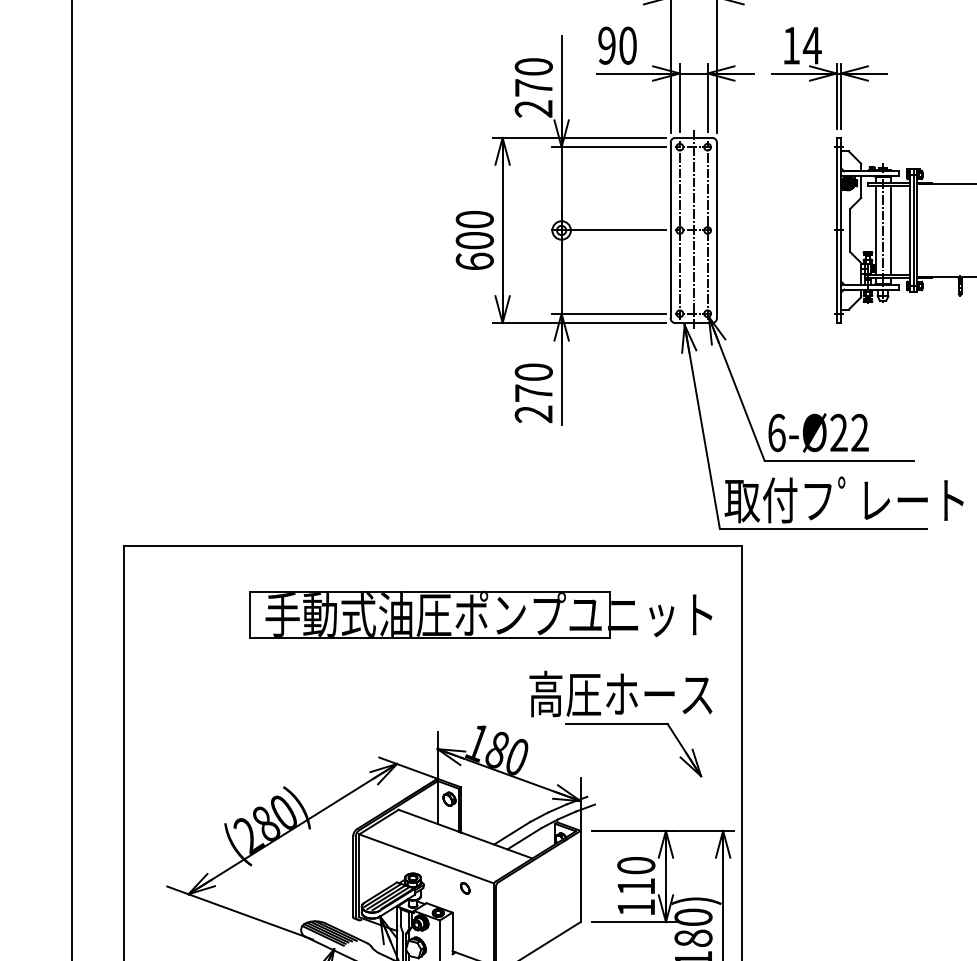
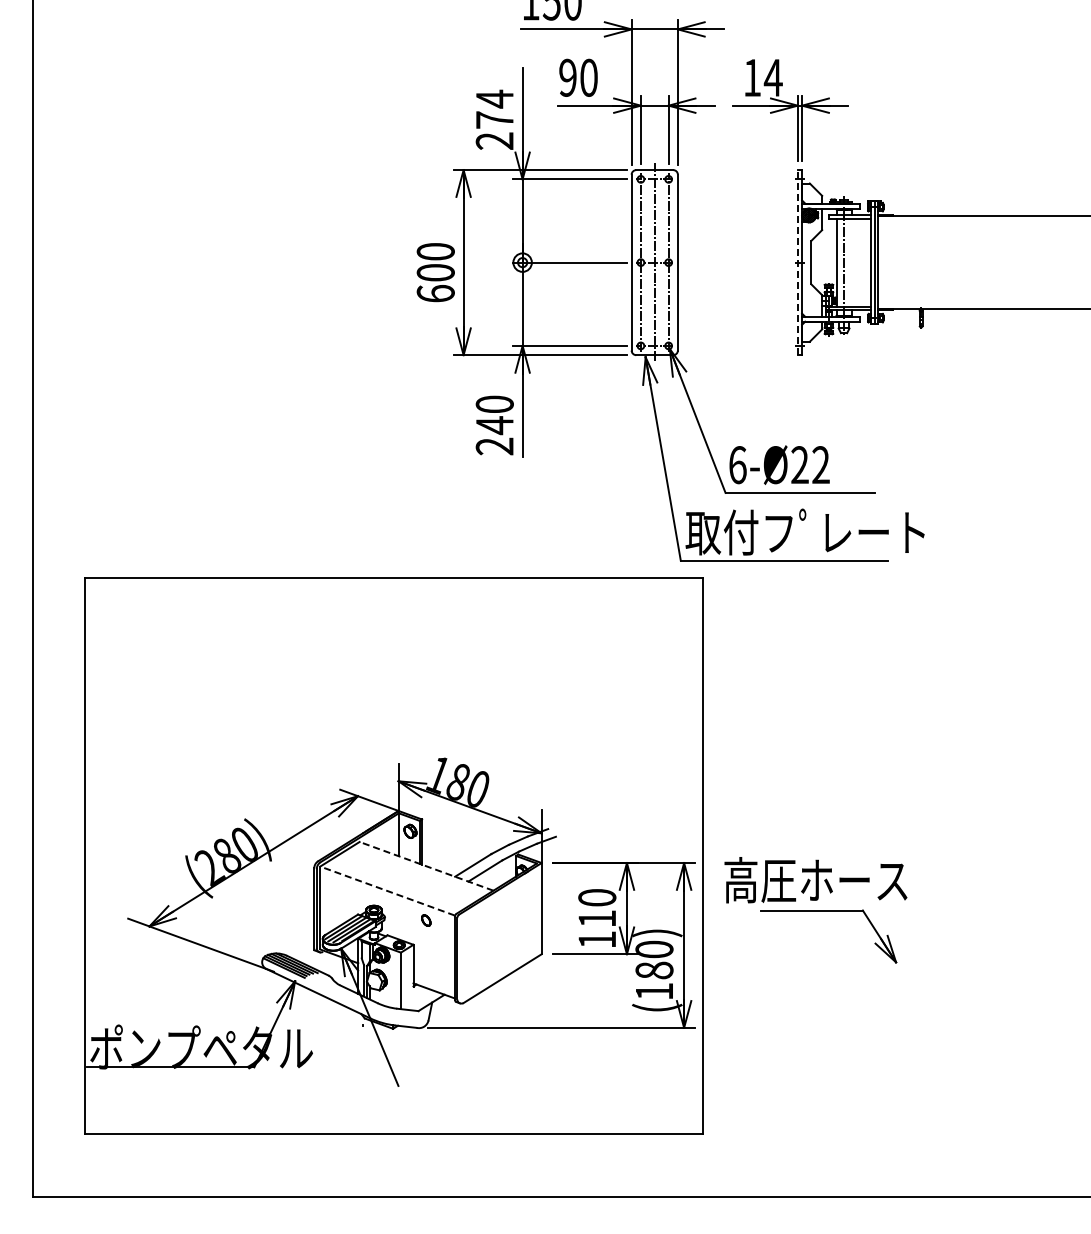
text: (533, 66) -> (494, 98), 270 -> 274
line: (836, 230) -> (797, 262), solid -> dashed
line: (890, 230) -> (851, 262), removed
text: (533, 393) -> (494, 425), 270 -> 240
part: (480, 614) -> (441, 646), removed
part: (620, 724) -> (815, 910), moved
line: (465, 834) -> (426, 866), solid -> dashed
line: (426, 859) -> (387, 891), solid -> dashed

